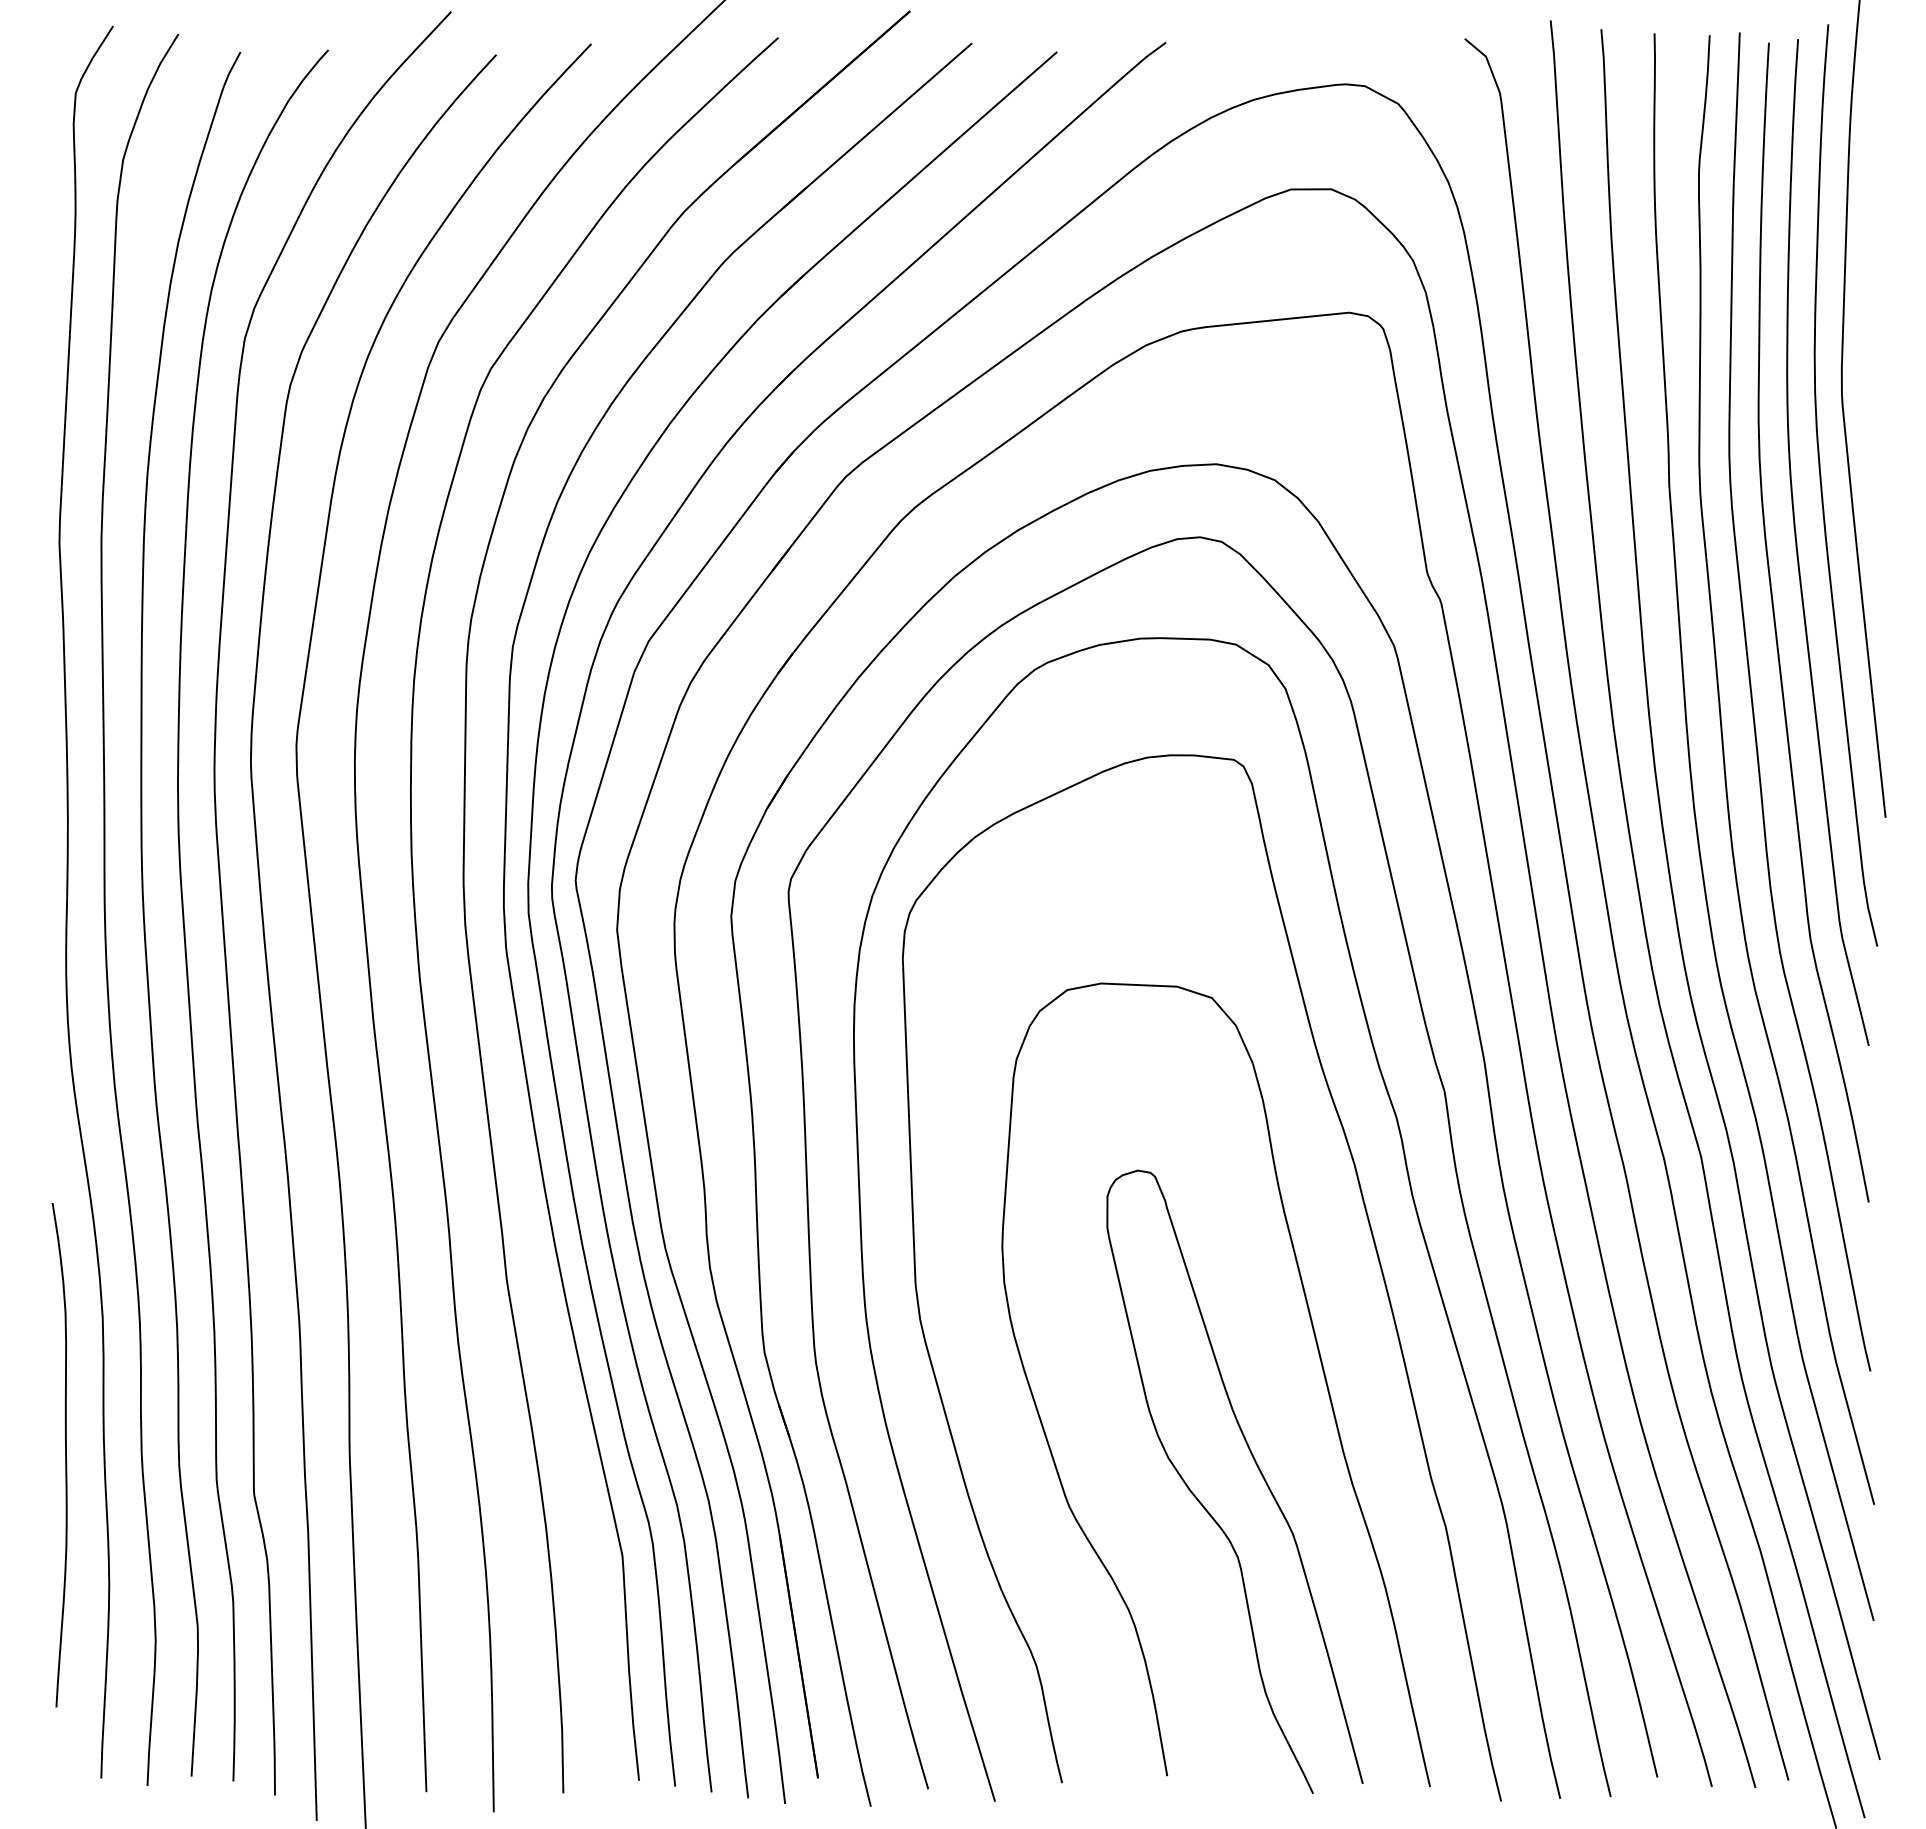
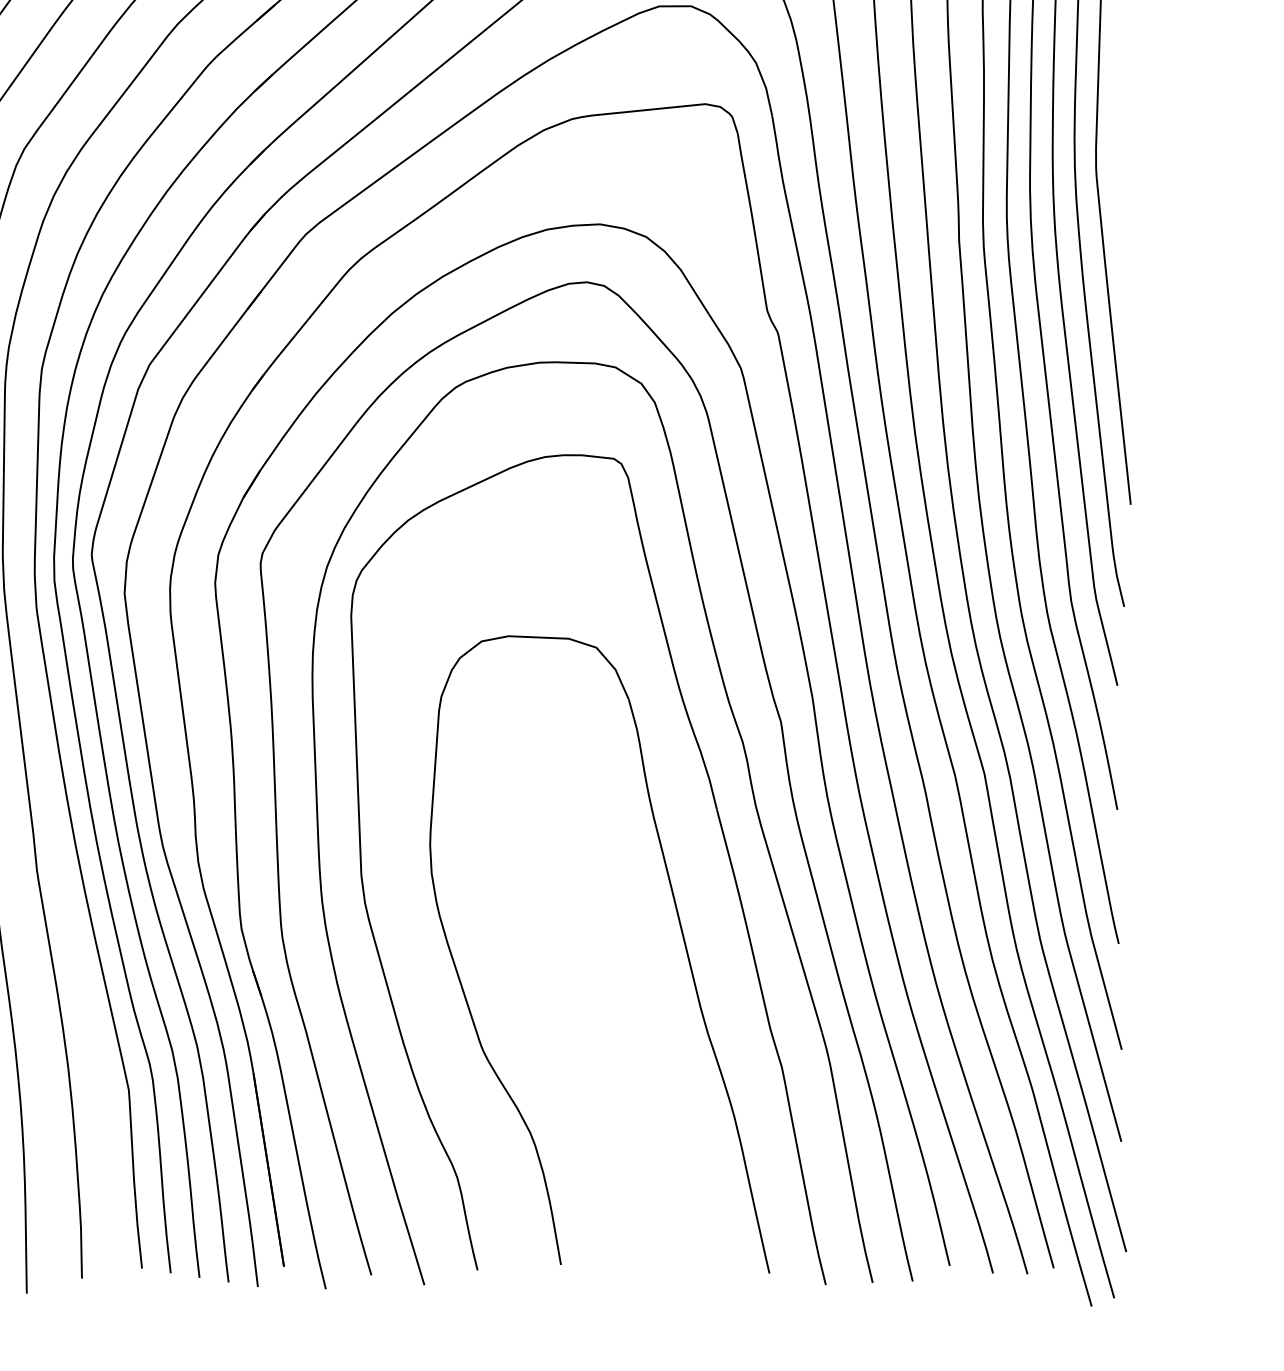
part: (1256, 1466) -> (631, 1019), removed

